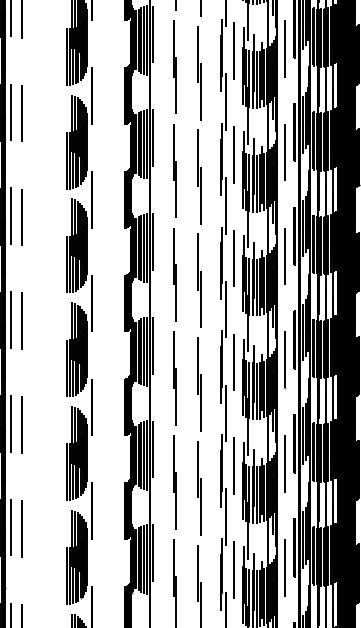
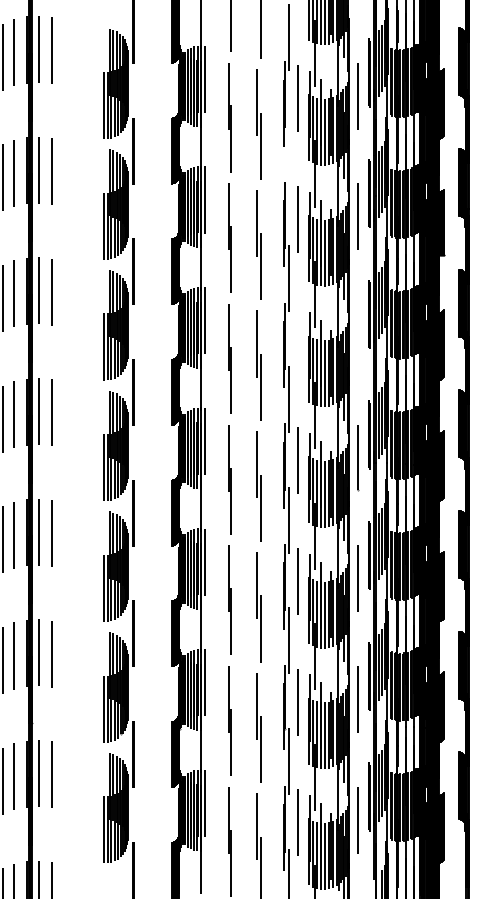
line: (225, 101) -> (288, 157), removed
line: (285, 256) -> (358, 337), removed
line: (233, 258) -> (298, 339), removed

